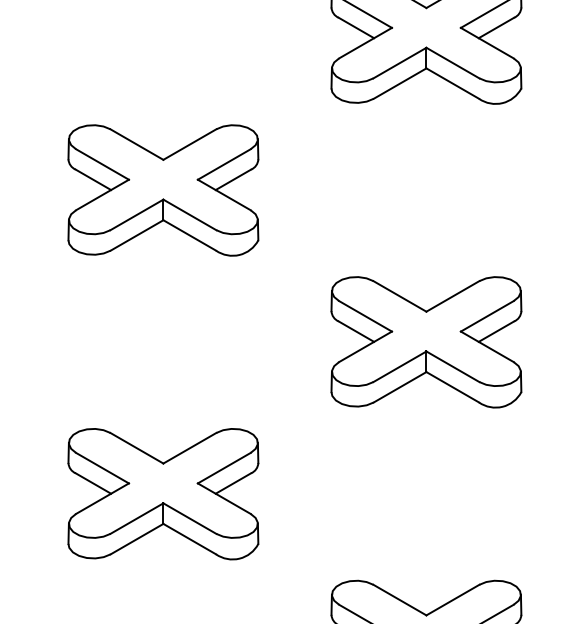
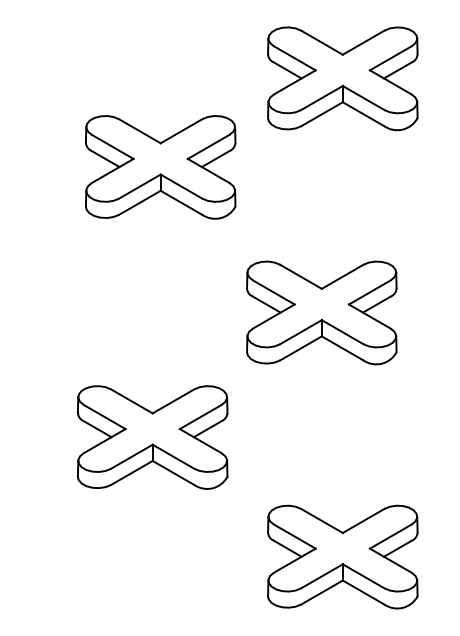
part: (163, 190) -> (160, 167), moved
part: (426, 341) -> (321, 312), moved
part: (163, 494) -> (152, 437), moved

